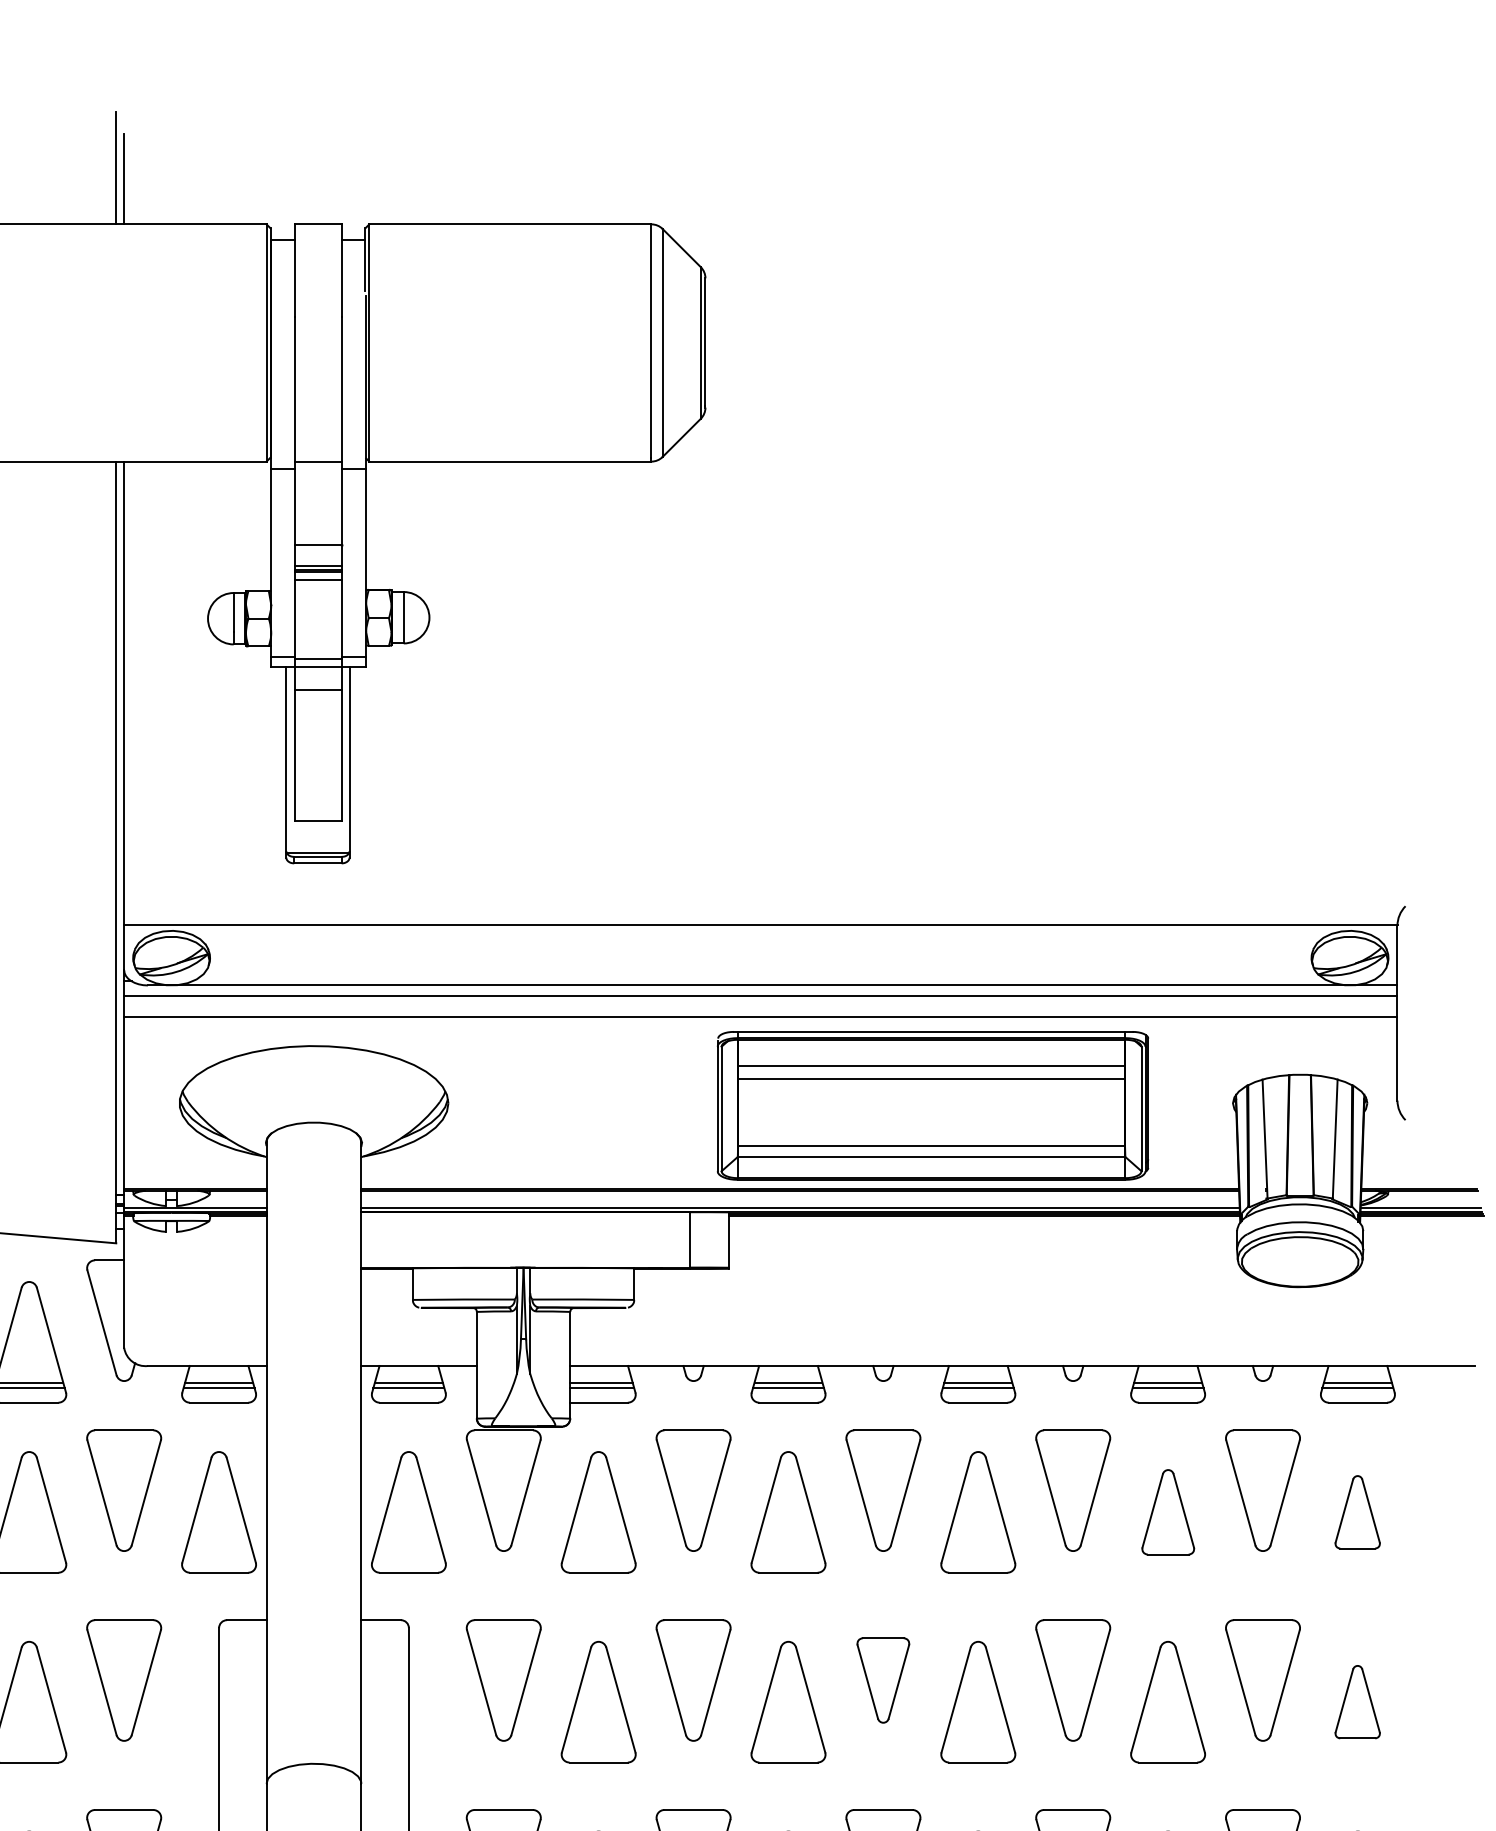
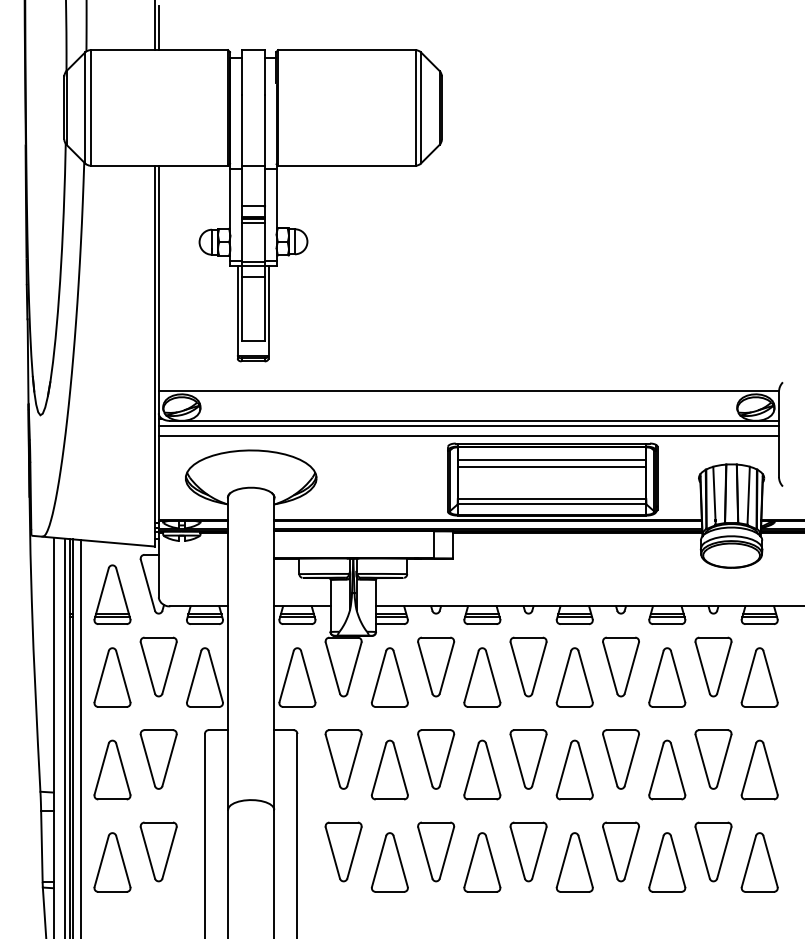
part: (1168, 1512) -> (667, 677), size x1.43
part: (1357, 1512) -> (759, 677), size x1.67
part: (883, 1680) -> (528, 759), size x1.43
part: (1357, 1701) -> (759, 769), size x1.67

